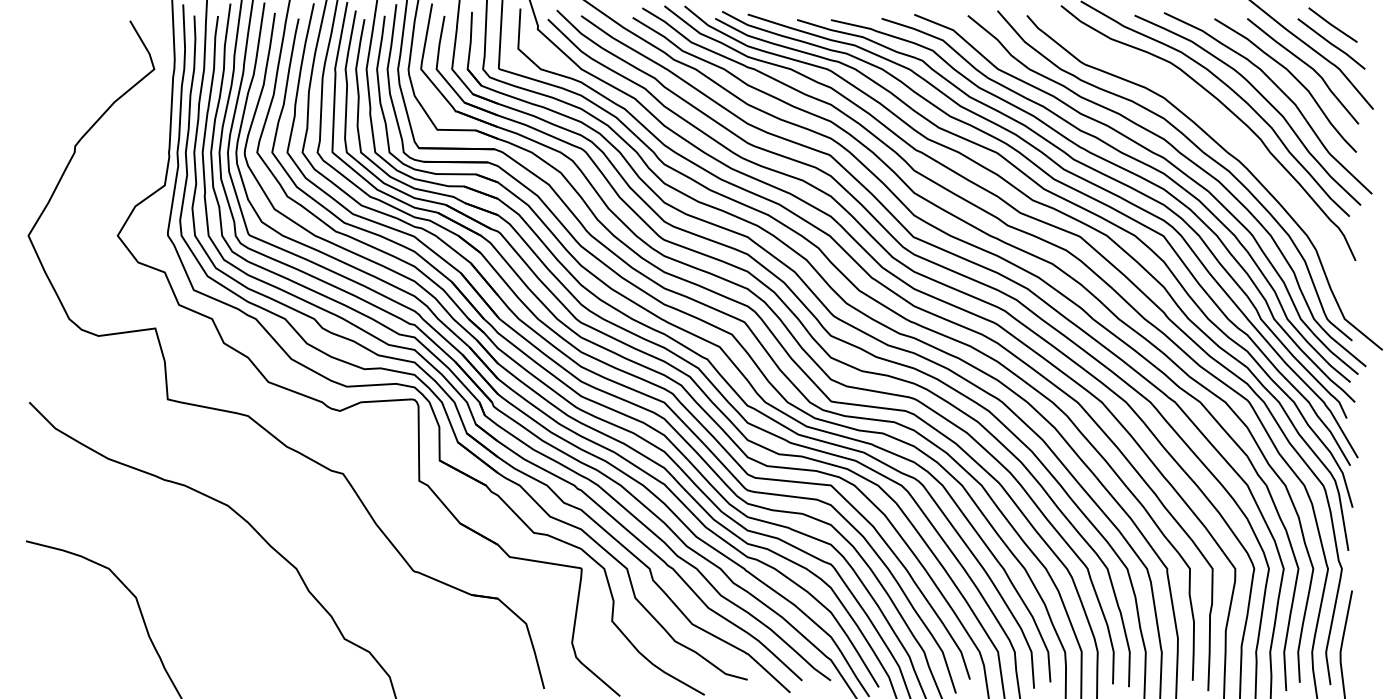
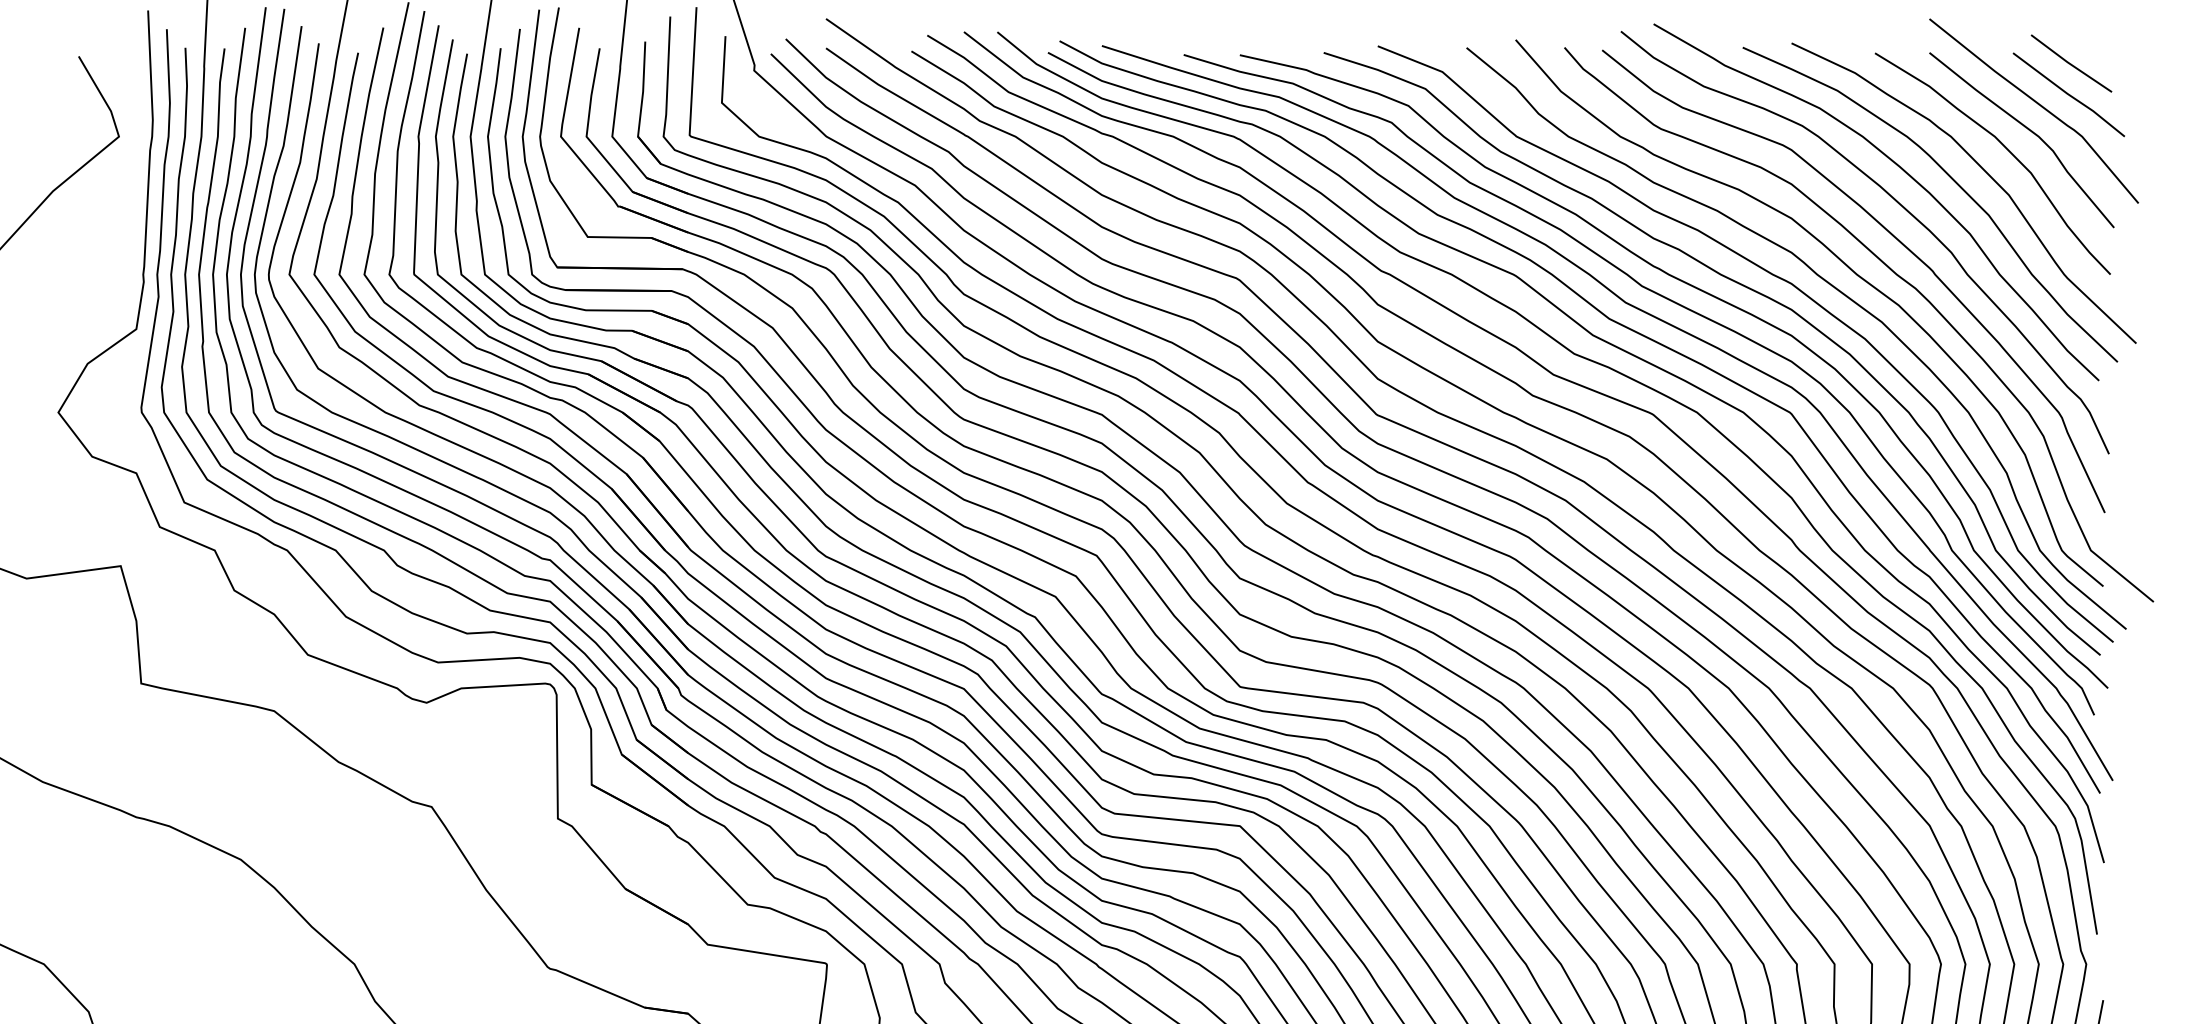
curve: (1226, 131) -> (1895, 239), added

